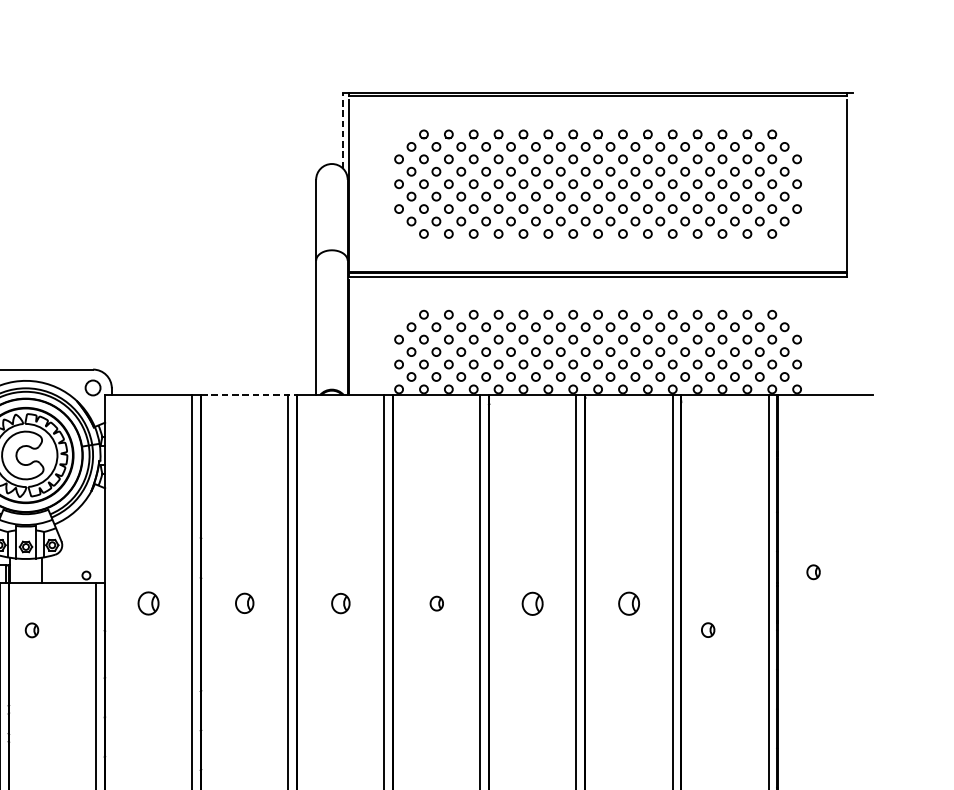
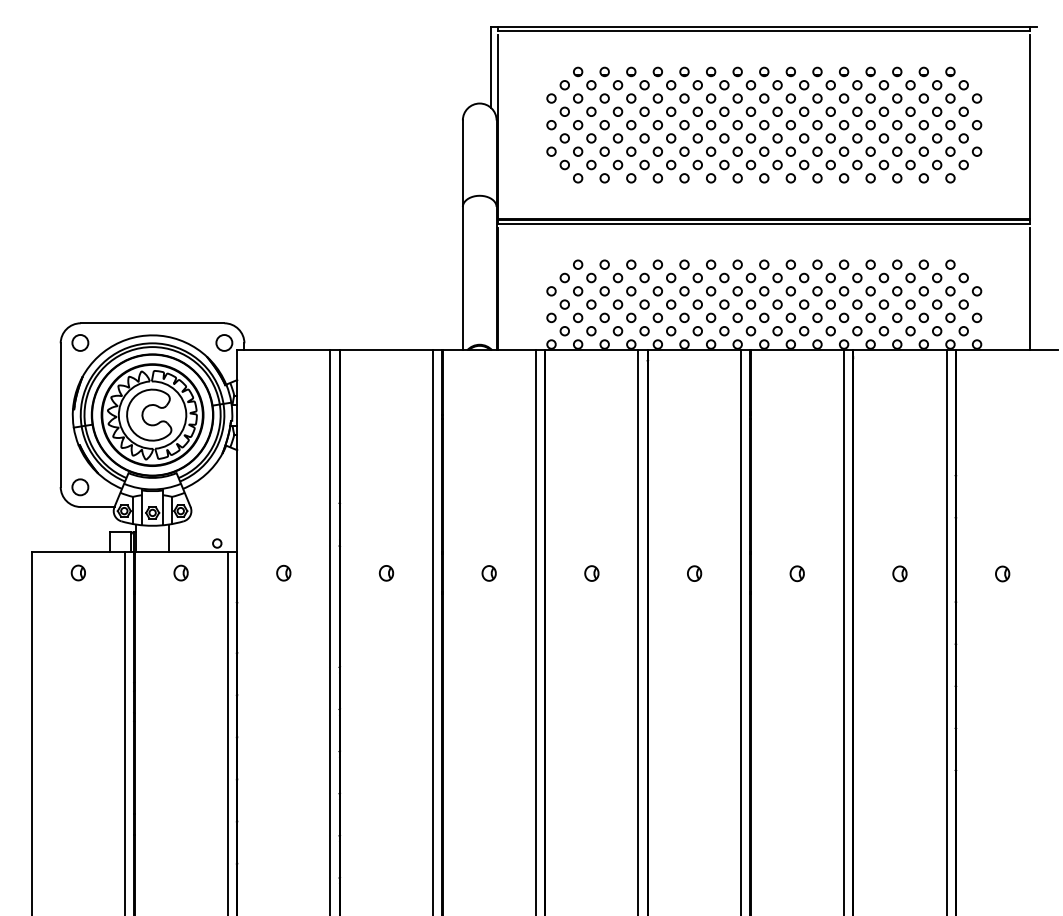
line: (342, 130) -> (491, 67), dashed -> solid
line: (847, 337) -> (1030, 288), added
line: (249, 395) -> (391, 350), dashed -> solid
part: (813, 571) -> (1002, 573), moved
part: (148, 602) -> (283, 572), size x0.62
part: (244, 603) -> (386, 573), size x0.71
part: (340, 603) -> (488, 573), size x0.71
part: (532, 603) -> (694, 573), size x0.62
part: (628, 603) -> (796, 573), size x0.62
part: (31, 629) -> (180, 572), moved
part: (707, 629) -> (899, 573), moved

